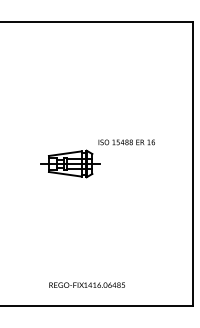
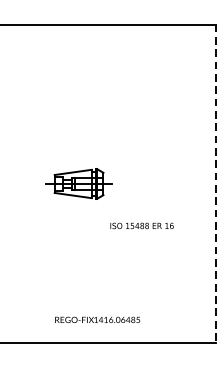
text: (126, 142) -> (141, 226), moved
line: (192, 164) -> (215, 184), solid -> dashed

